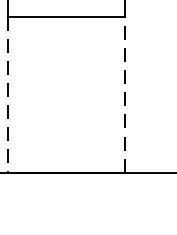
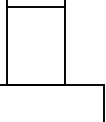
line: (7, 95) -> (6, 46), dashed -> solid
line: (125, 95) -> (65, 46), dashed -> solid

